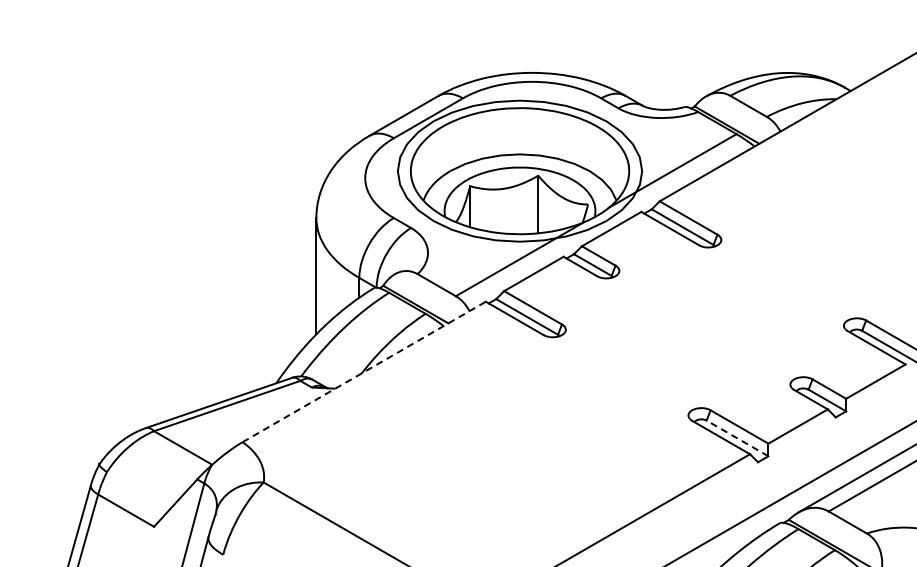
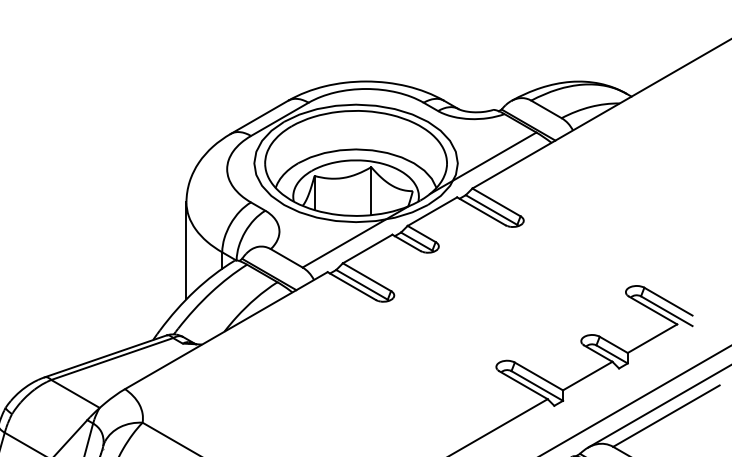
line: (364, 371) -> (226, 330), dashed -> solid
line: (737, 438) -> (537, 386), dashed -> solid

